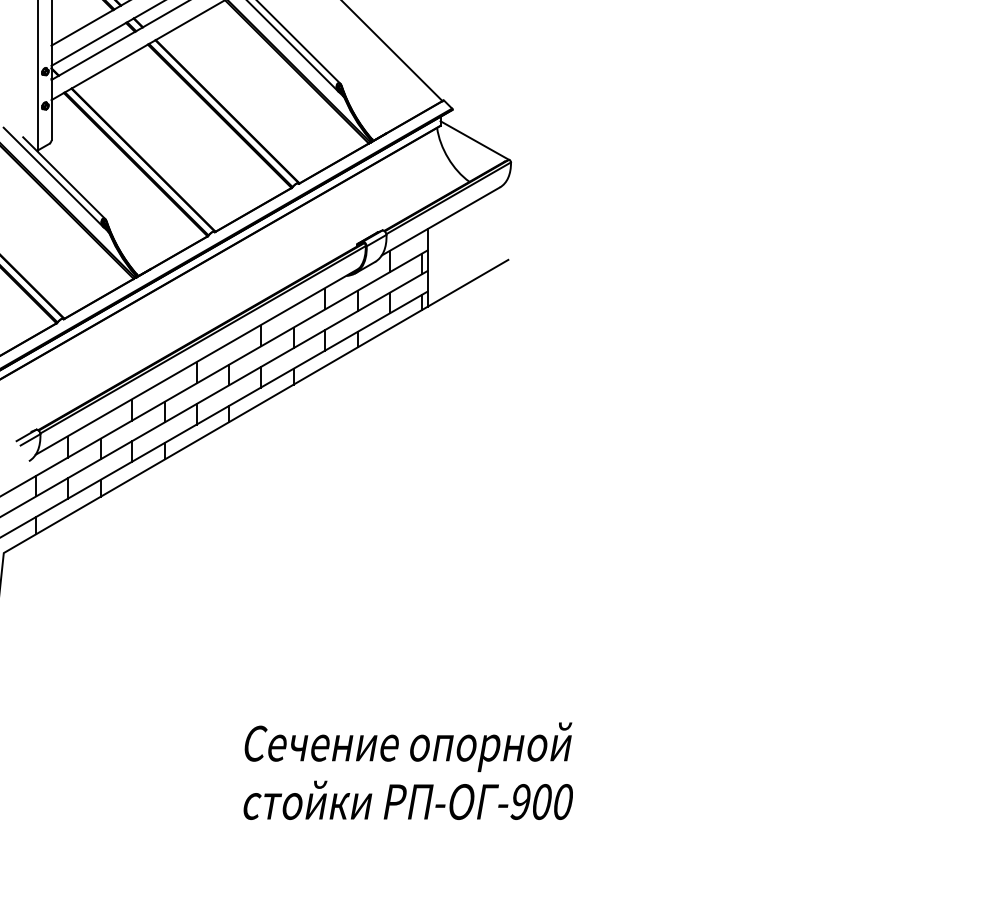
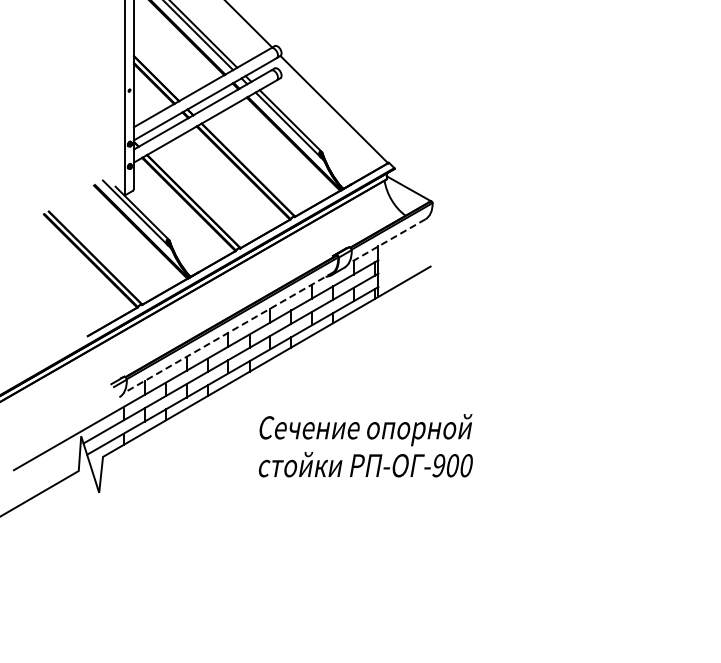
line: (440, 221) -> (386, 241), solid -> dashed
line: (196, 361) -> (228, 332), solid -> dashed
text: (407, 770) -> (365, 445), moved

